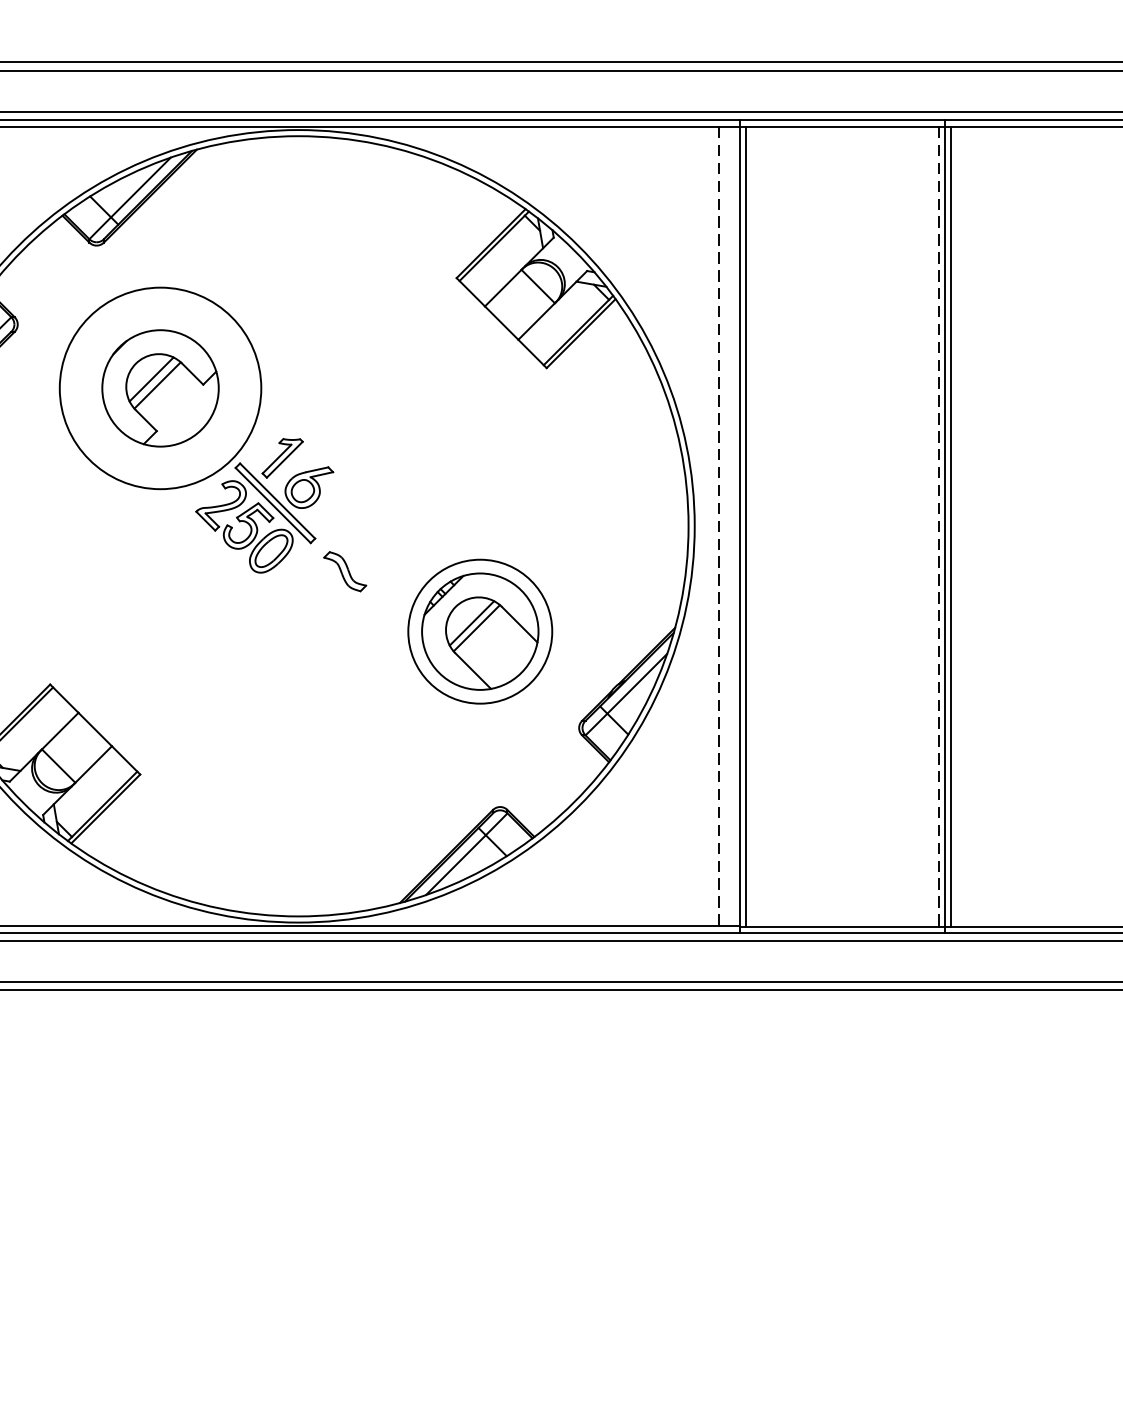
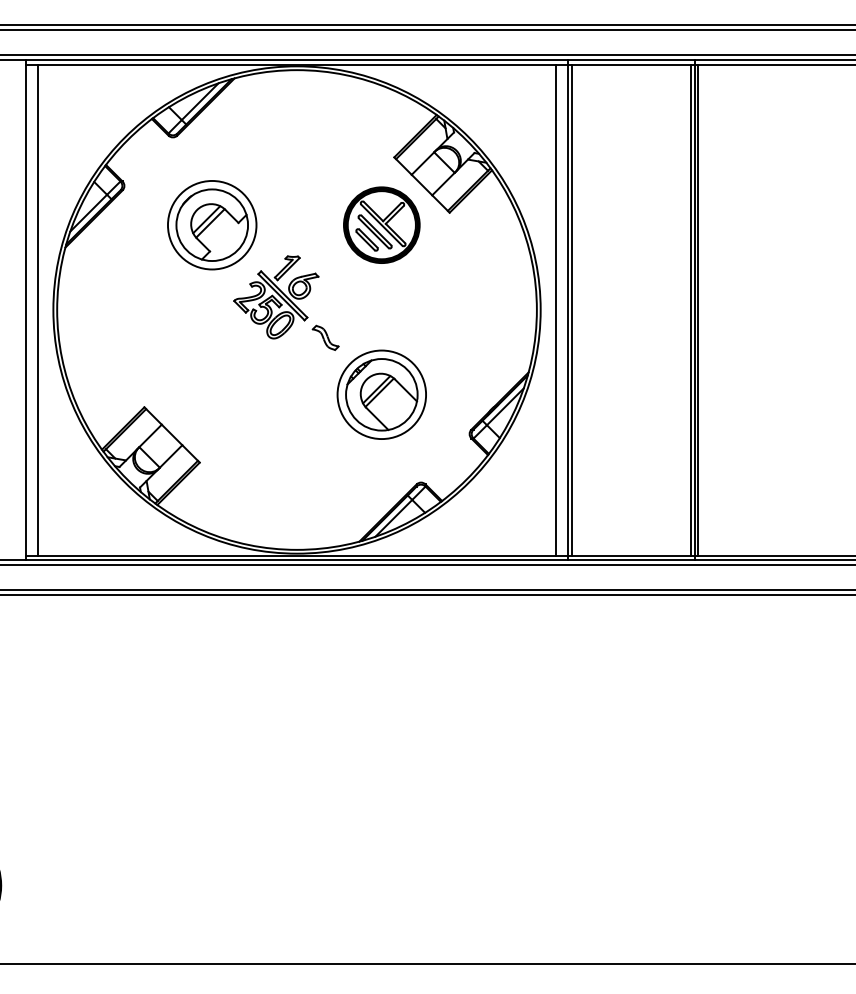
circle: (159, 387) -> (211, 224), size x0.71
part: (435, 387) -> (381, 224), added
line: (718, 527) -> (555, 310), dashed -> solid
line: (938, 527) -> (690, 310), dashed -> solid
part: (479, 631) -> (381, 394), moved

